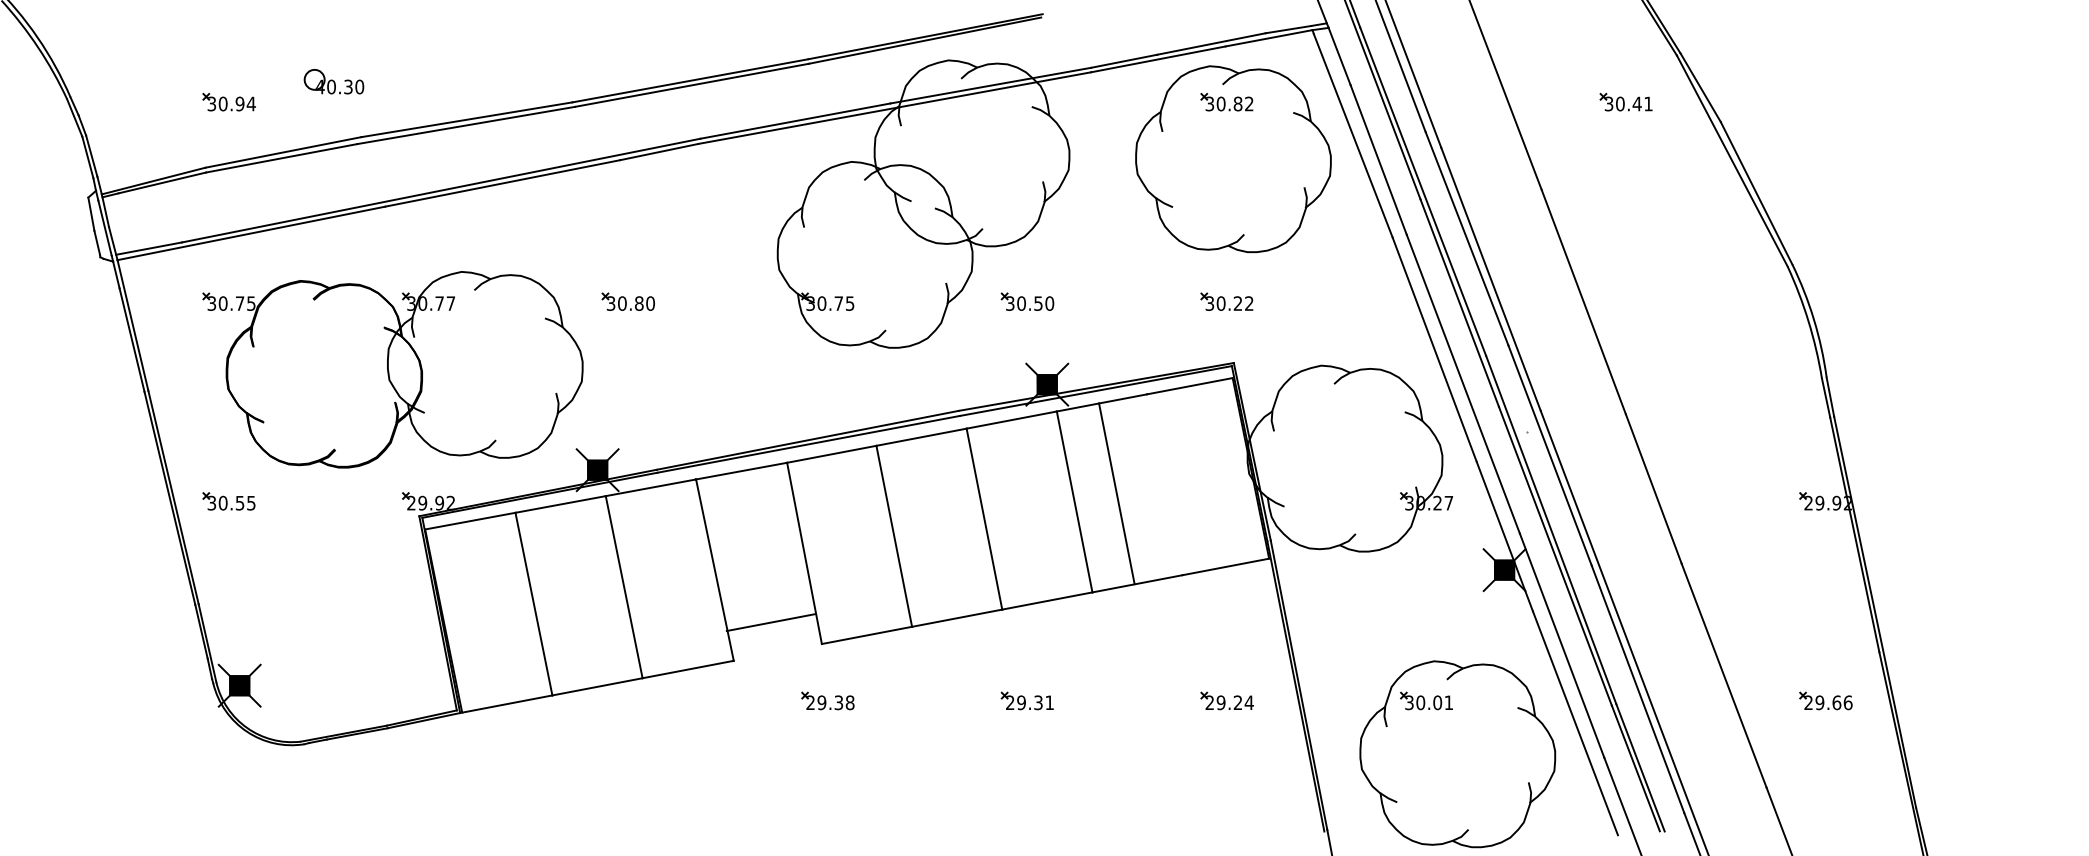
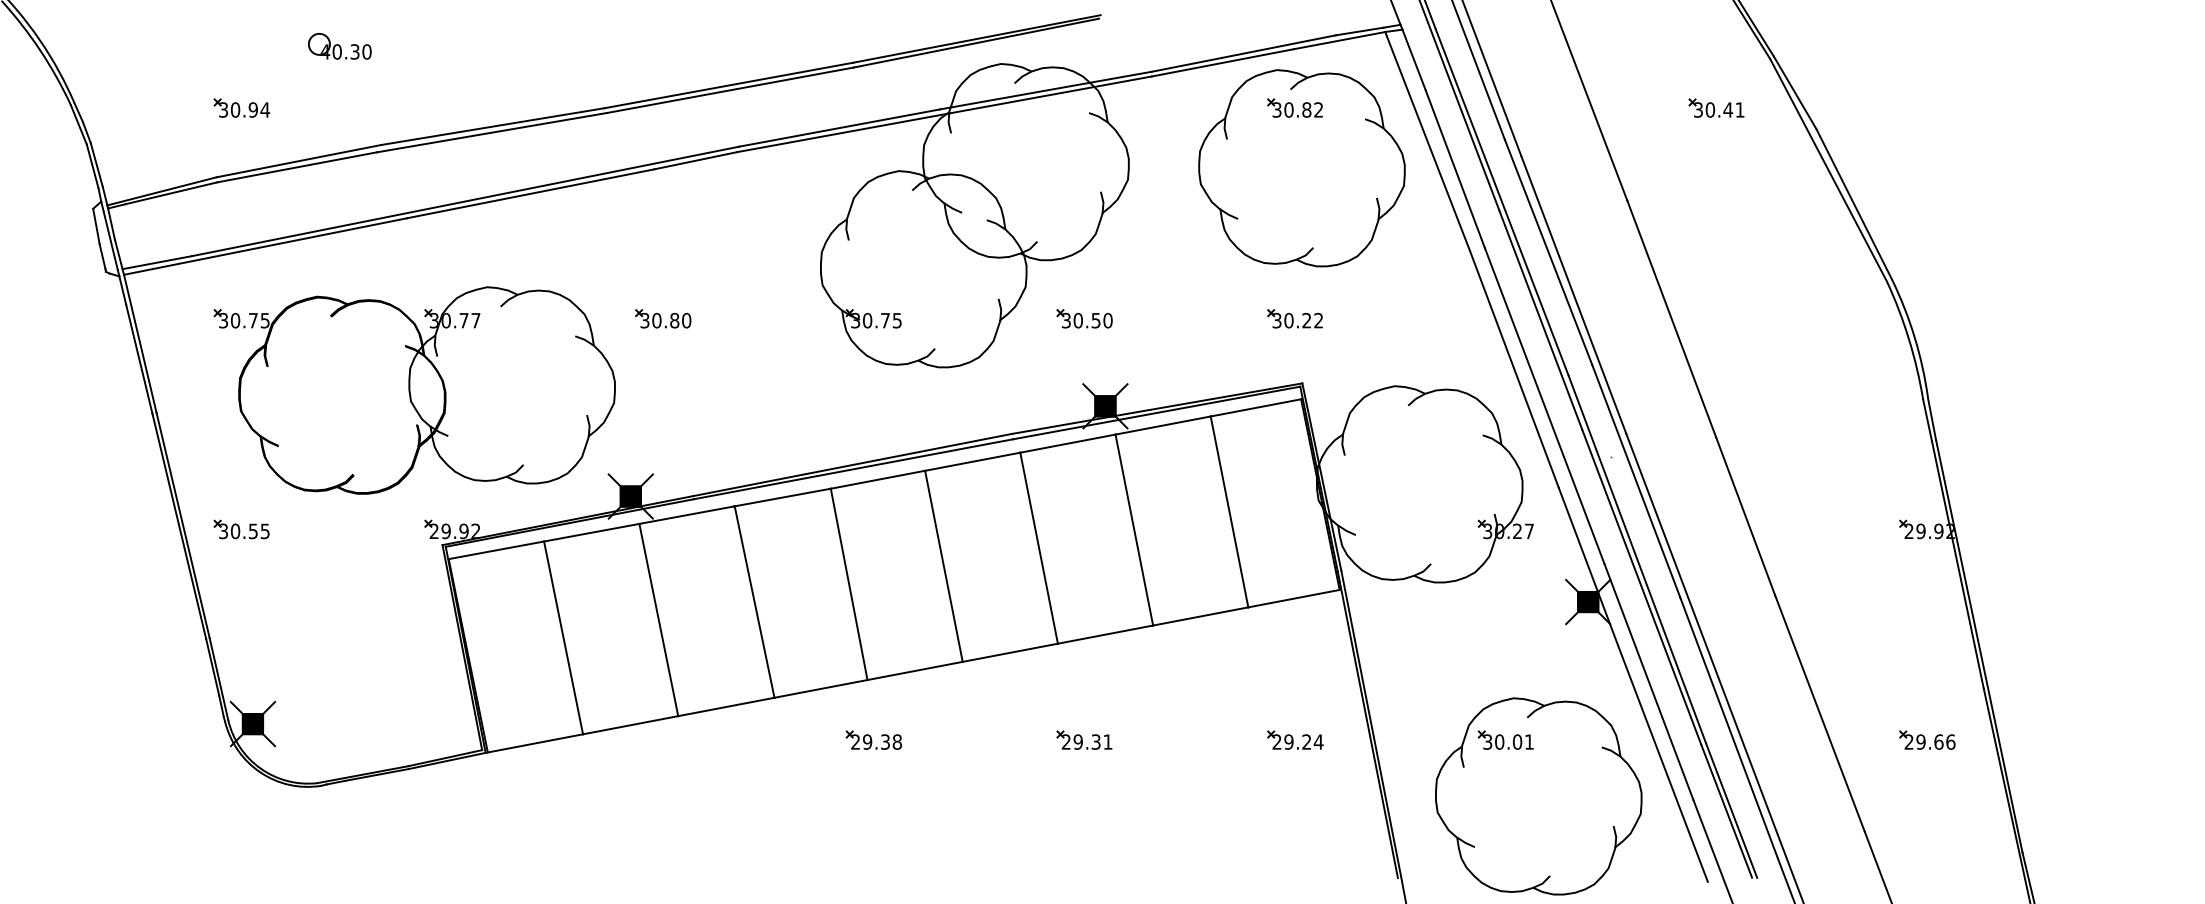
part: (333, 81) -> (339, 46), moved
line: (1116, 493) -> (1229, 511), moved
line: (770, 622) -> (819, 688), moved

